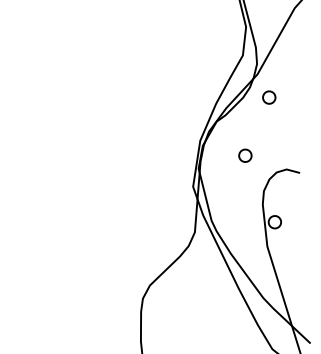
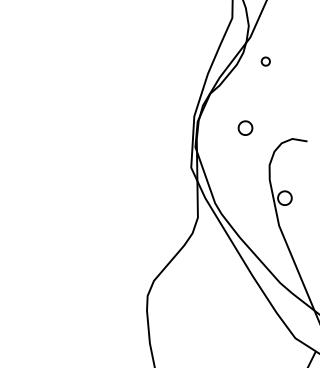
part: (269, 97) -> (265, 61), size x0.6

